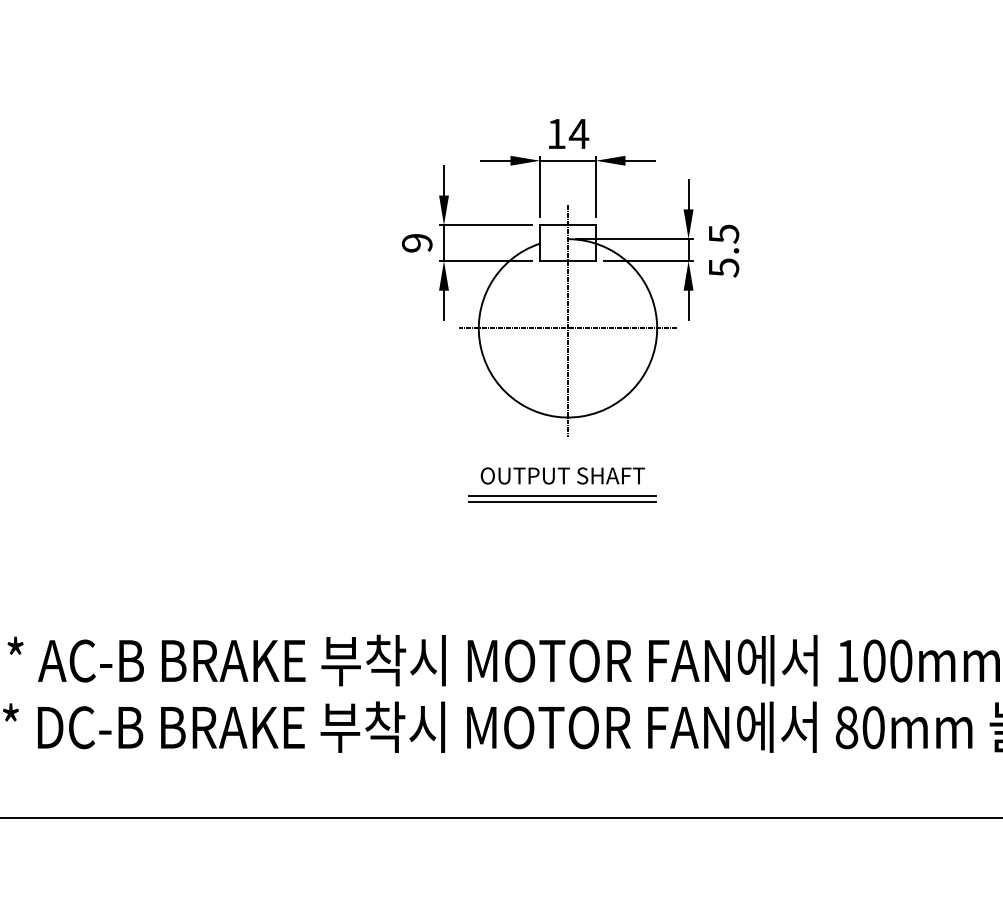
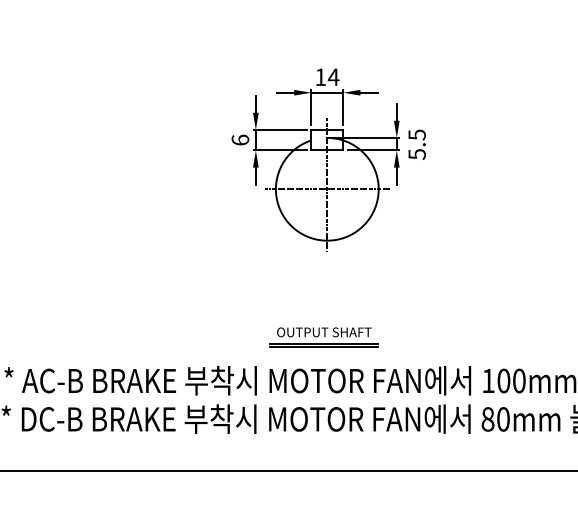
text: (417, 241) -> (240, 139), 9 -> 6
part: (561, 484) -> (323, 337), moved

